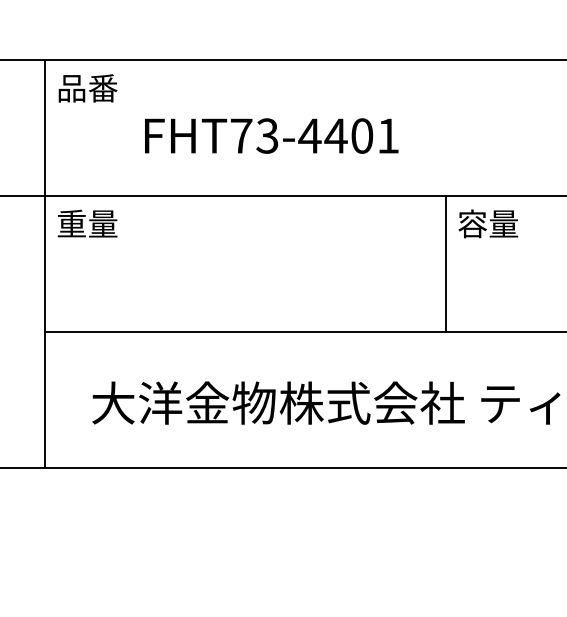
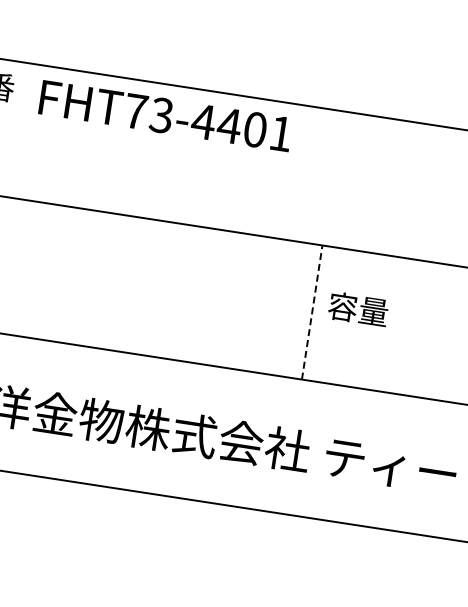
text: (271, 135) -> (165, 115), moved
text: (488, 223) -> (358, 308), moved
line: (446, 264) -> (312, 313), solid -> dashed

